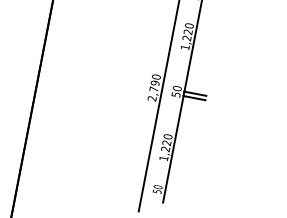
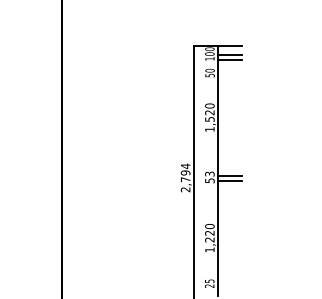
text: (186, 38) -> (209, 119), 1,220 -> 1,520
text: (156, 77) -> (185, 166), 2,790 -> 2,794
text: (177, 87) -> (209, 173), 50 -> 53
text: (157, 189) -> (209, 283), 50 -> 25

